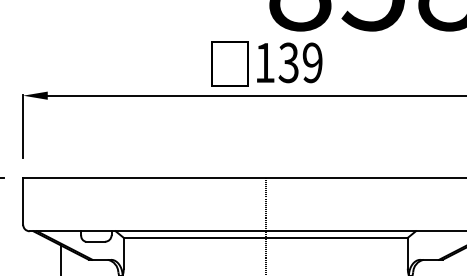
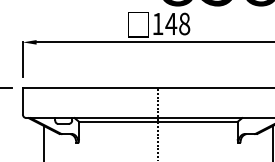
text: (299, 61) -> (177, 23), 139 -> 148

